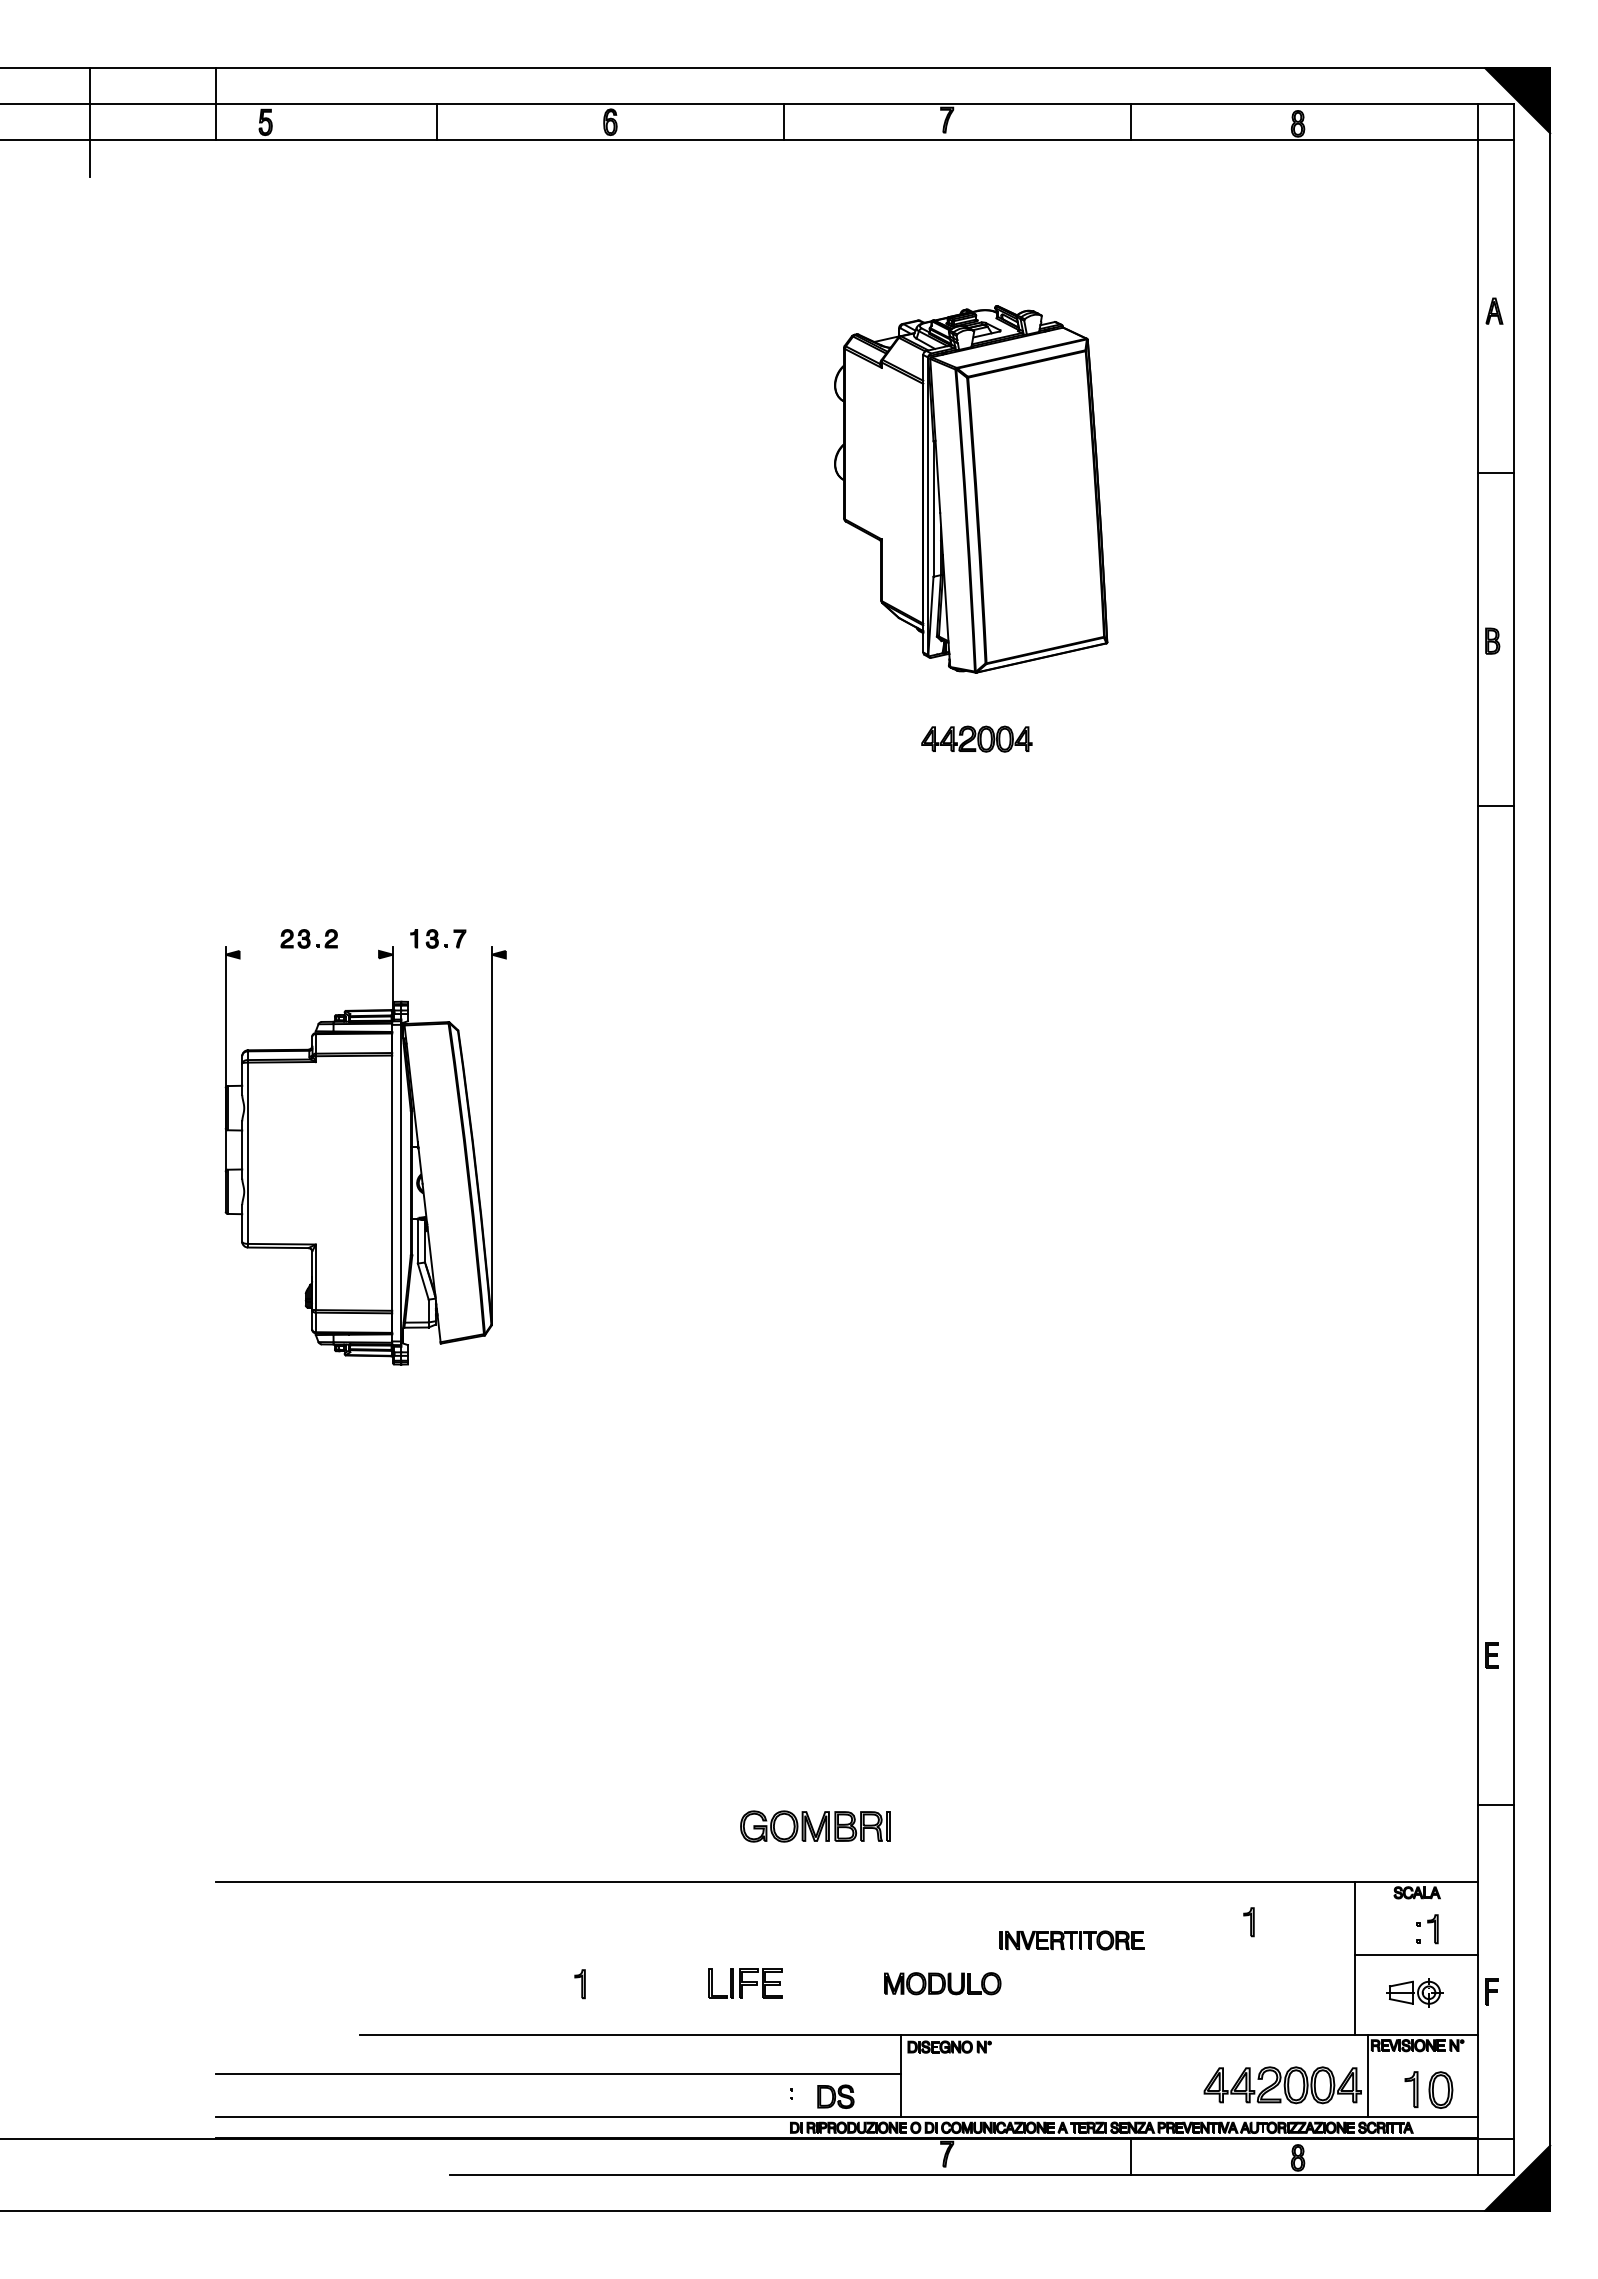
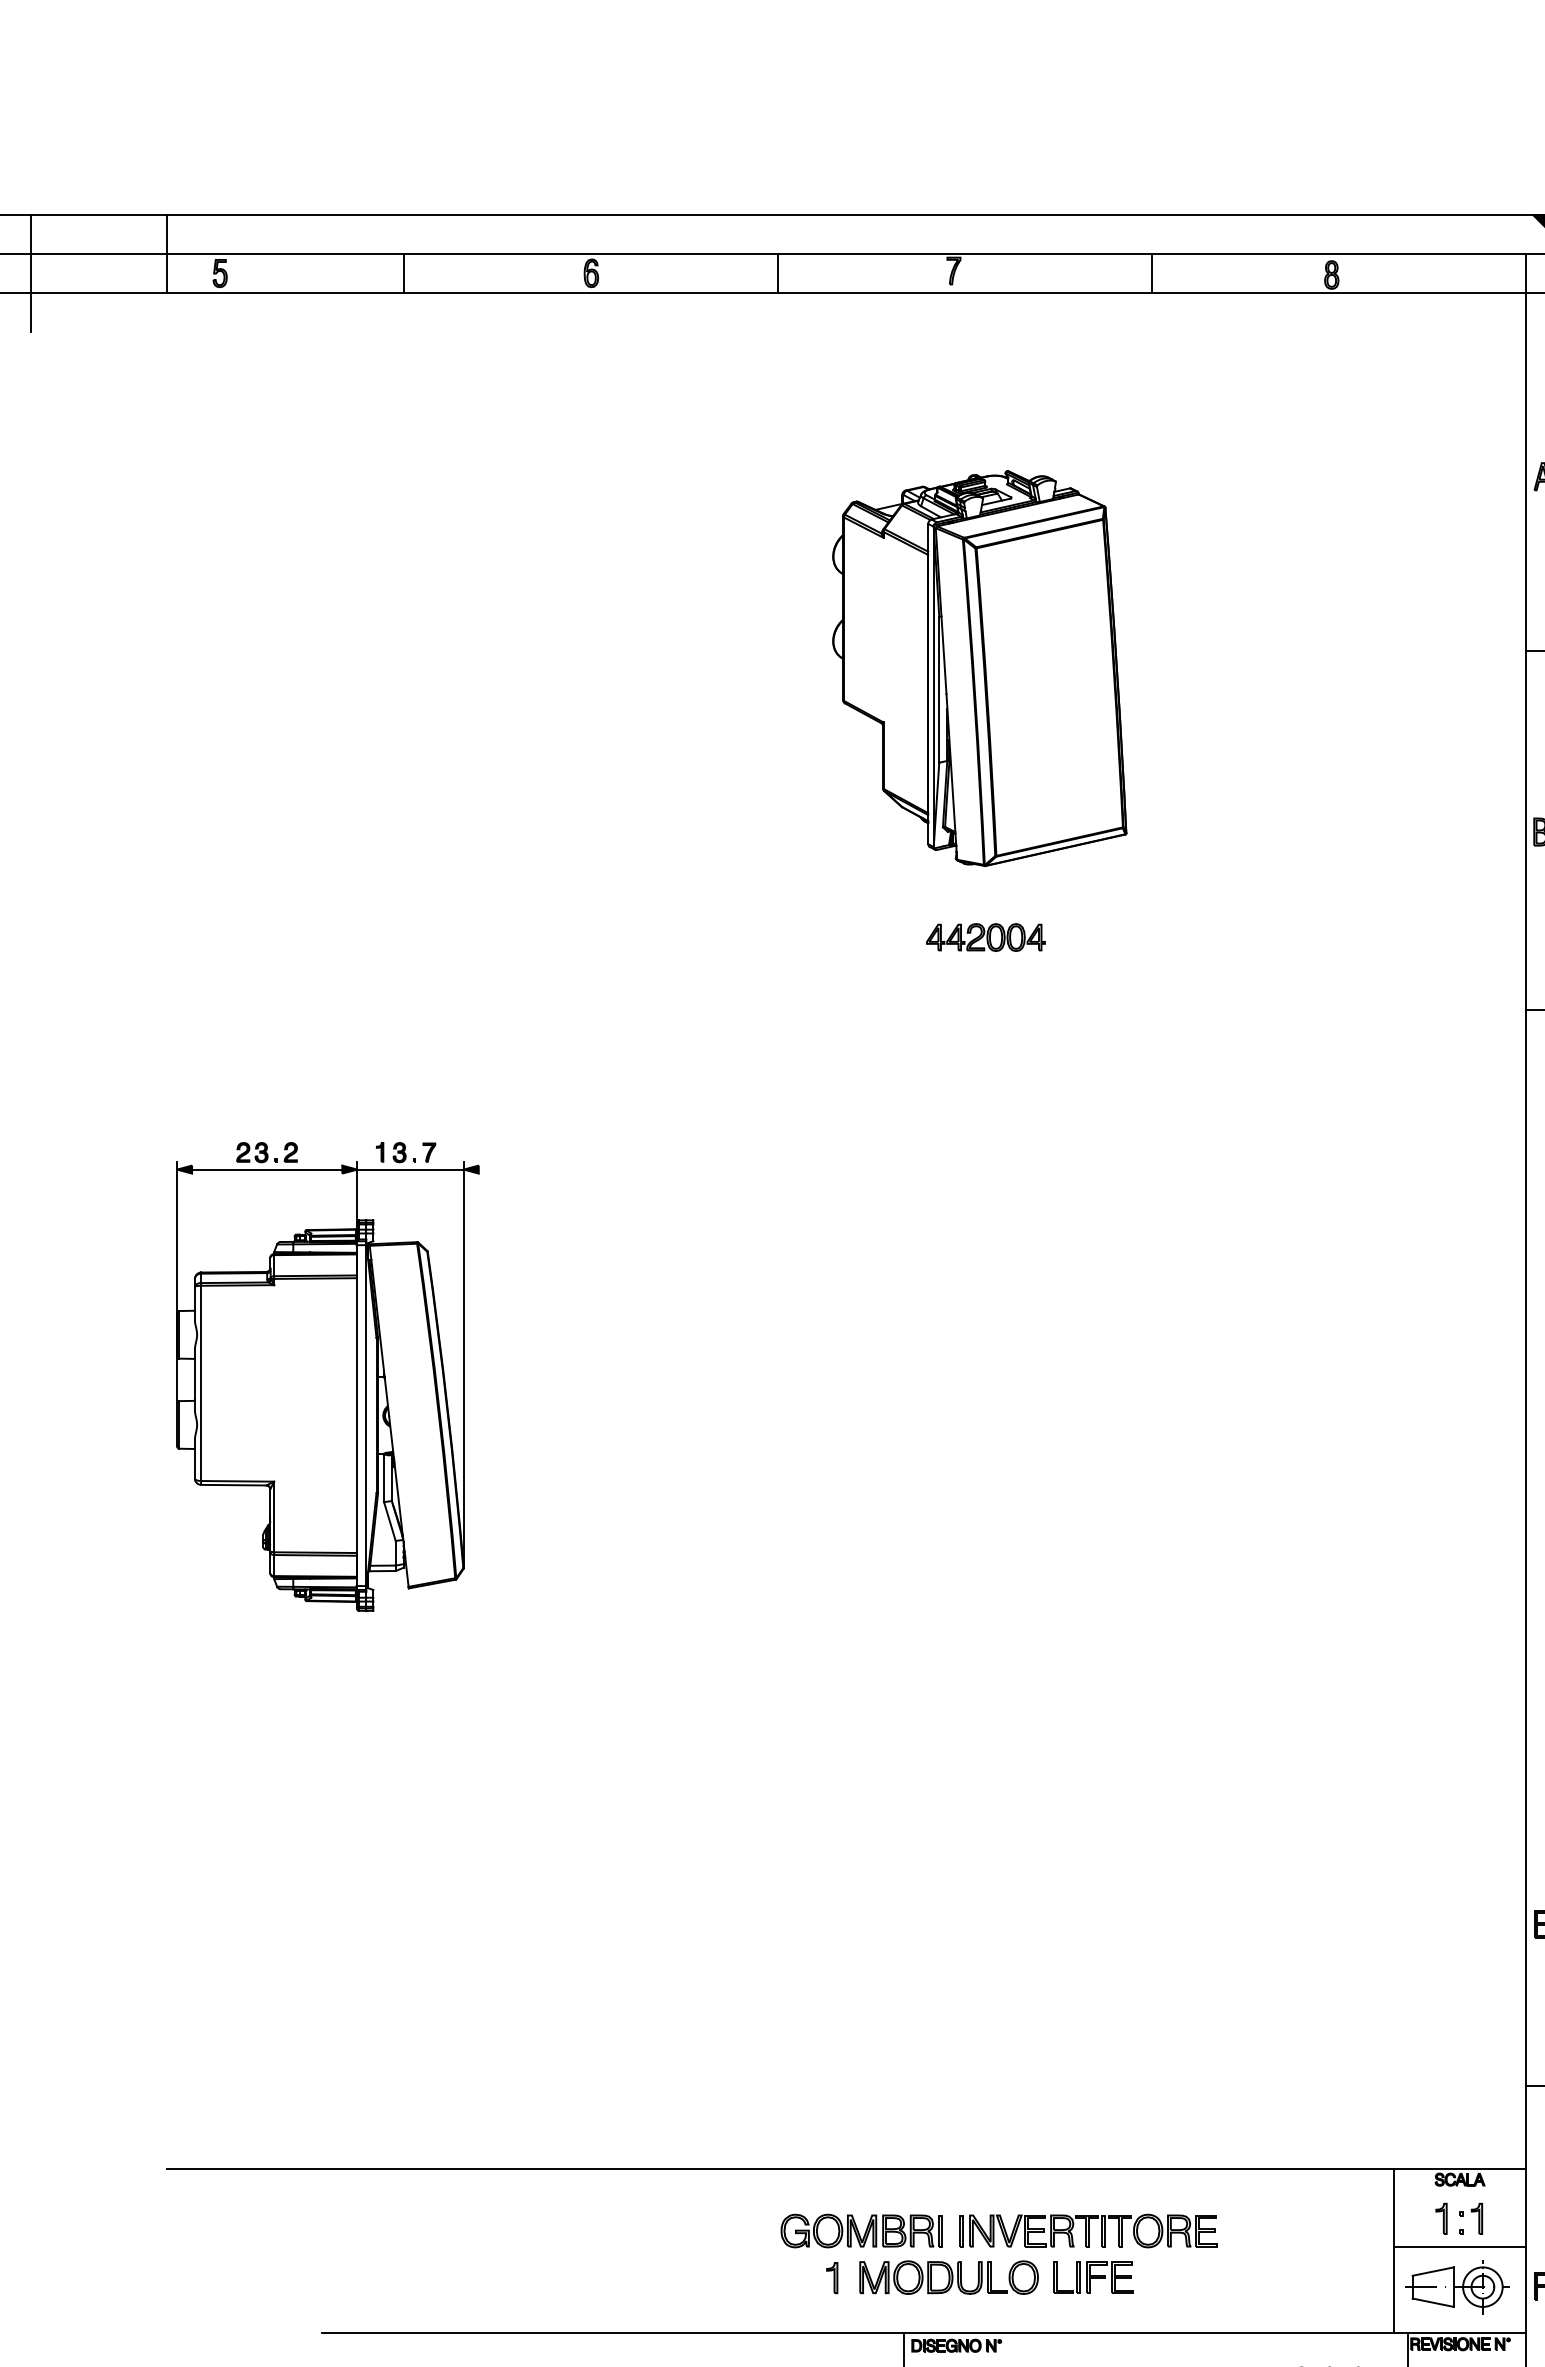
line: (309, 954) -> (267, 1169), added
line: (441, 954) -> (409, 1169), added
part: (815, 1826) -> (861, 2231), moved
part: (1248, 1922) -> (1441, 2219), moved
part: (1071, 1940) -> (1087, 2231), size x1.67
part: (745, 1983) -> (1093, 2277), moved
part: (942, 1983) -> (948, 2277), size x1.43
part: (579, 1984) -> (831, 2278), moved
part: (1414, 1992) -> (1457, 2287), size x1.67

